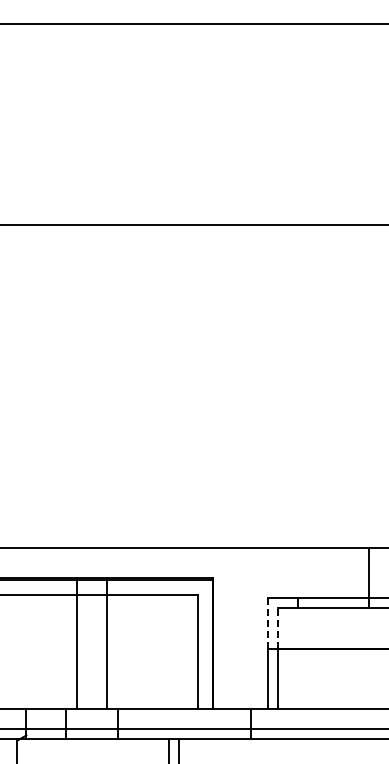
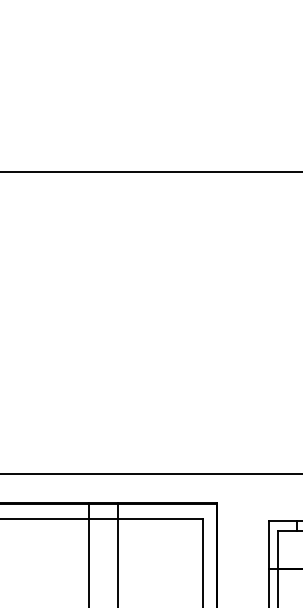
line: (268, 623) -> (268, 545), dashed -> solid
line: (278, 628) -> (278, 549), dashed -> solid

